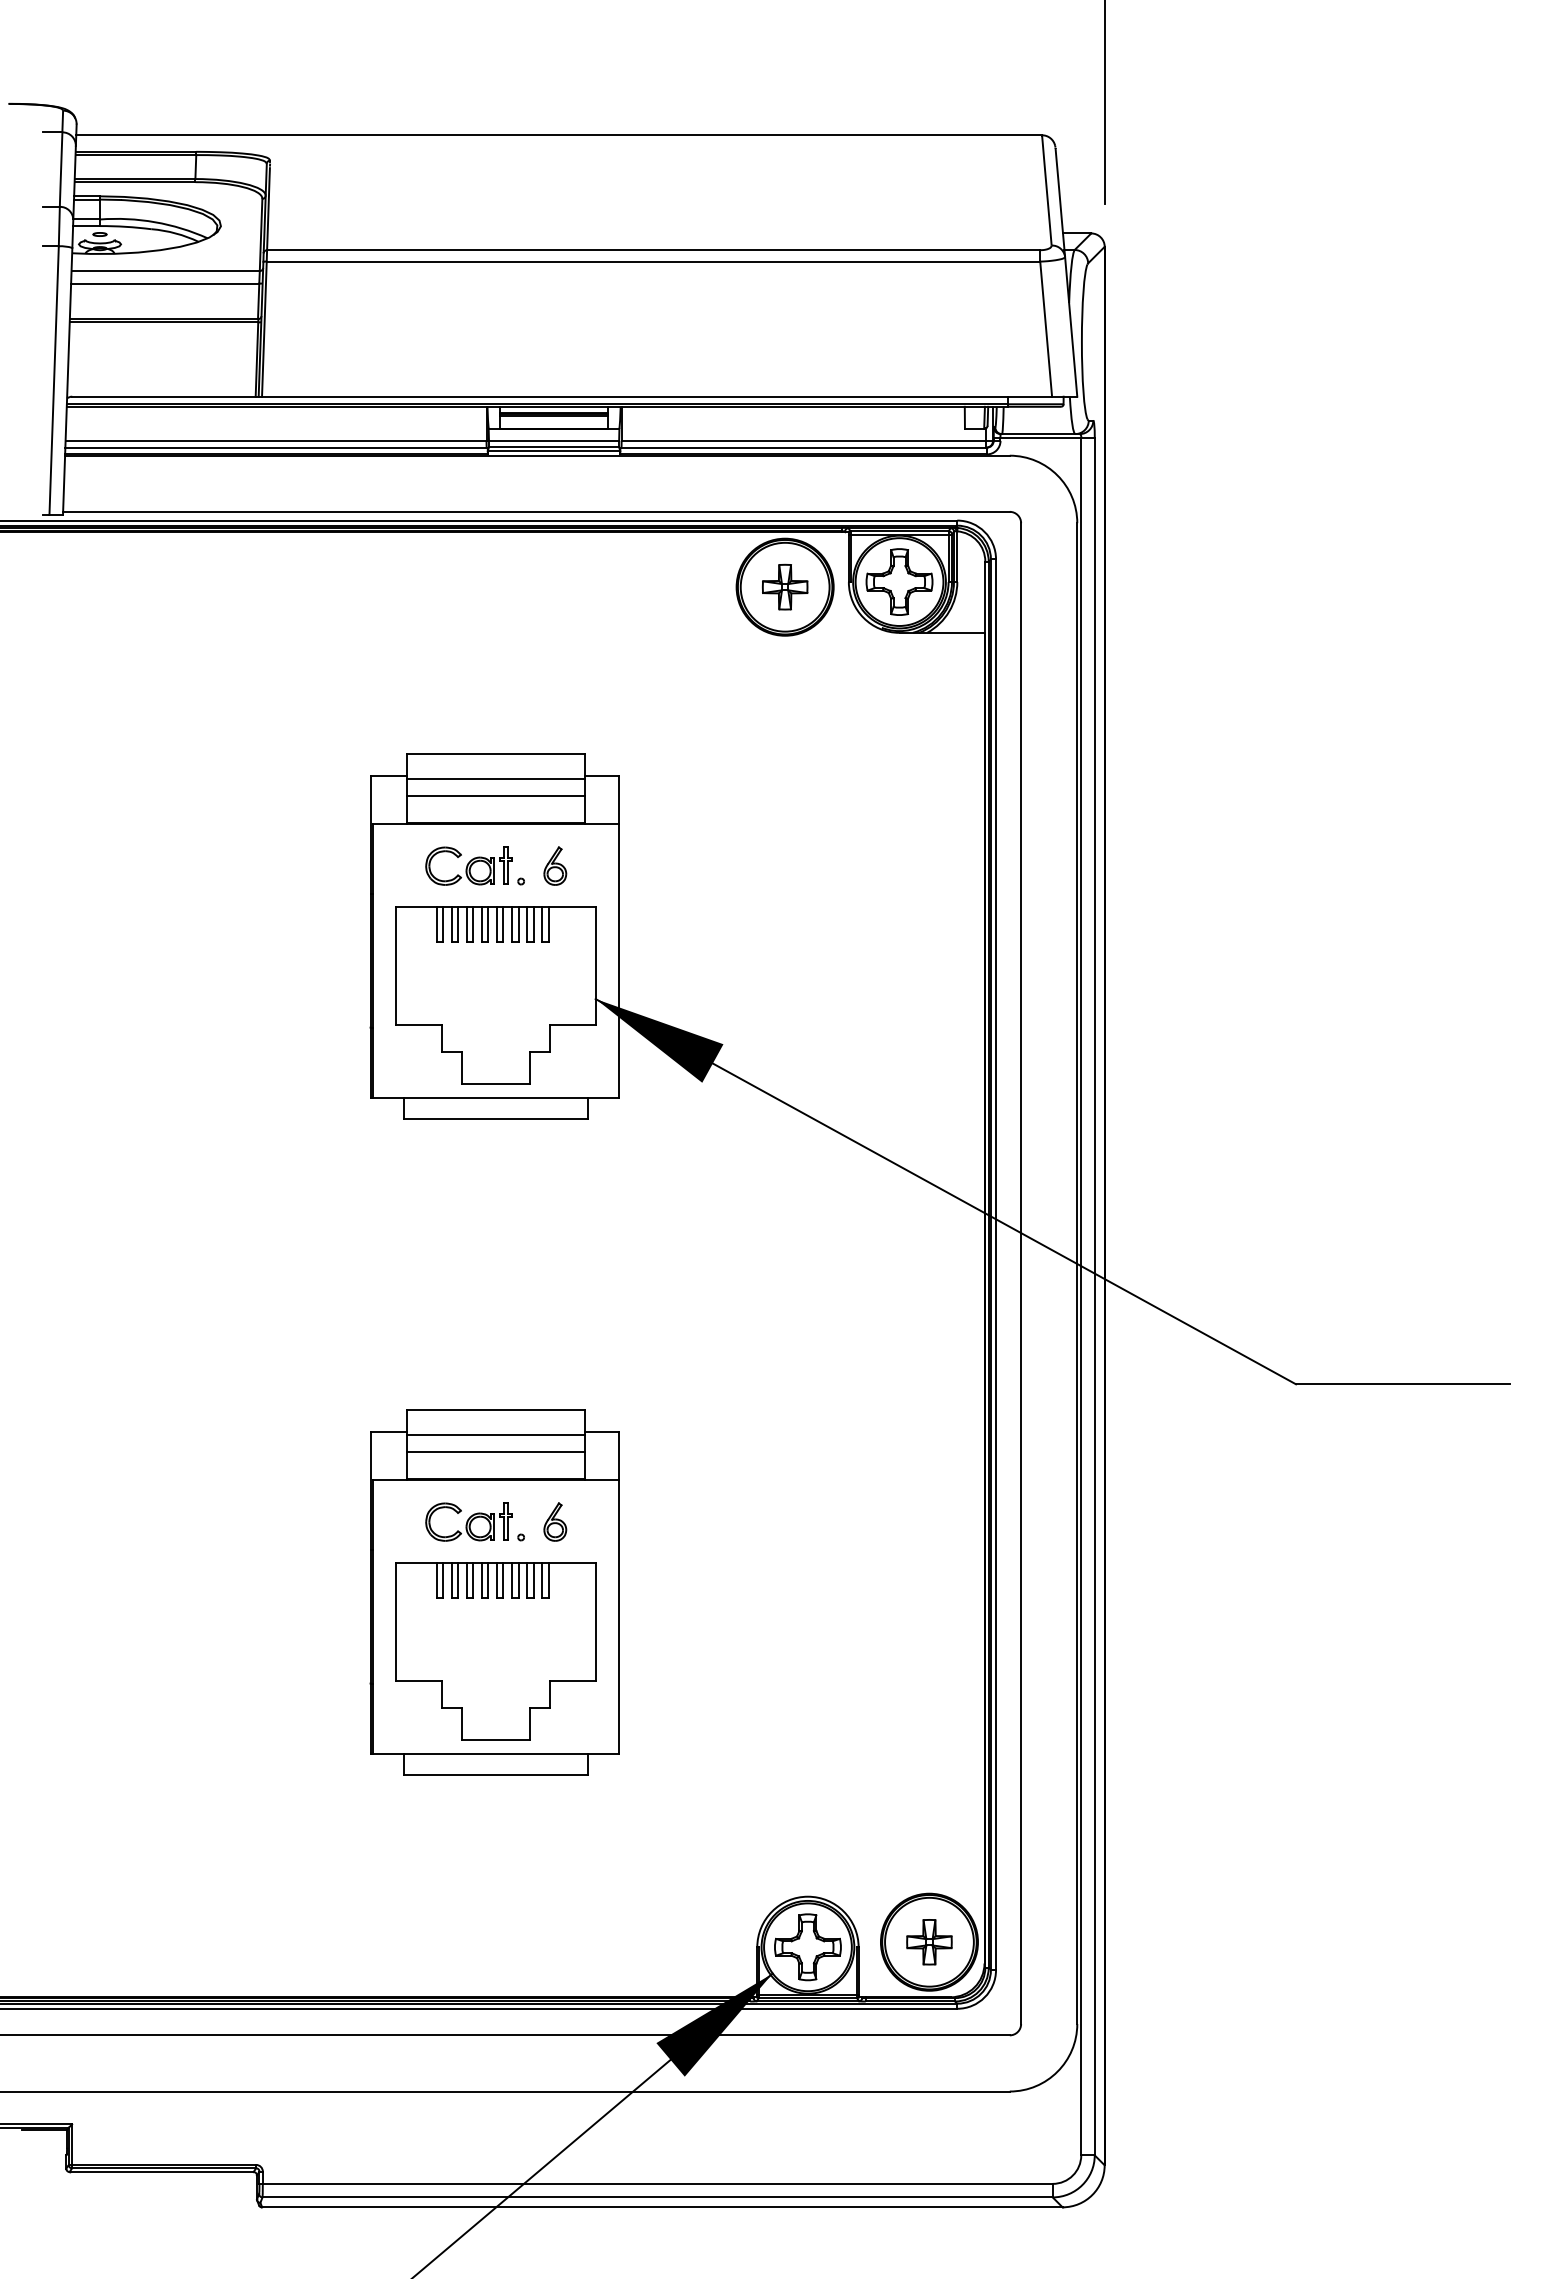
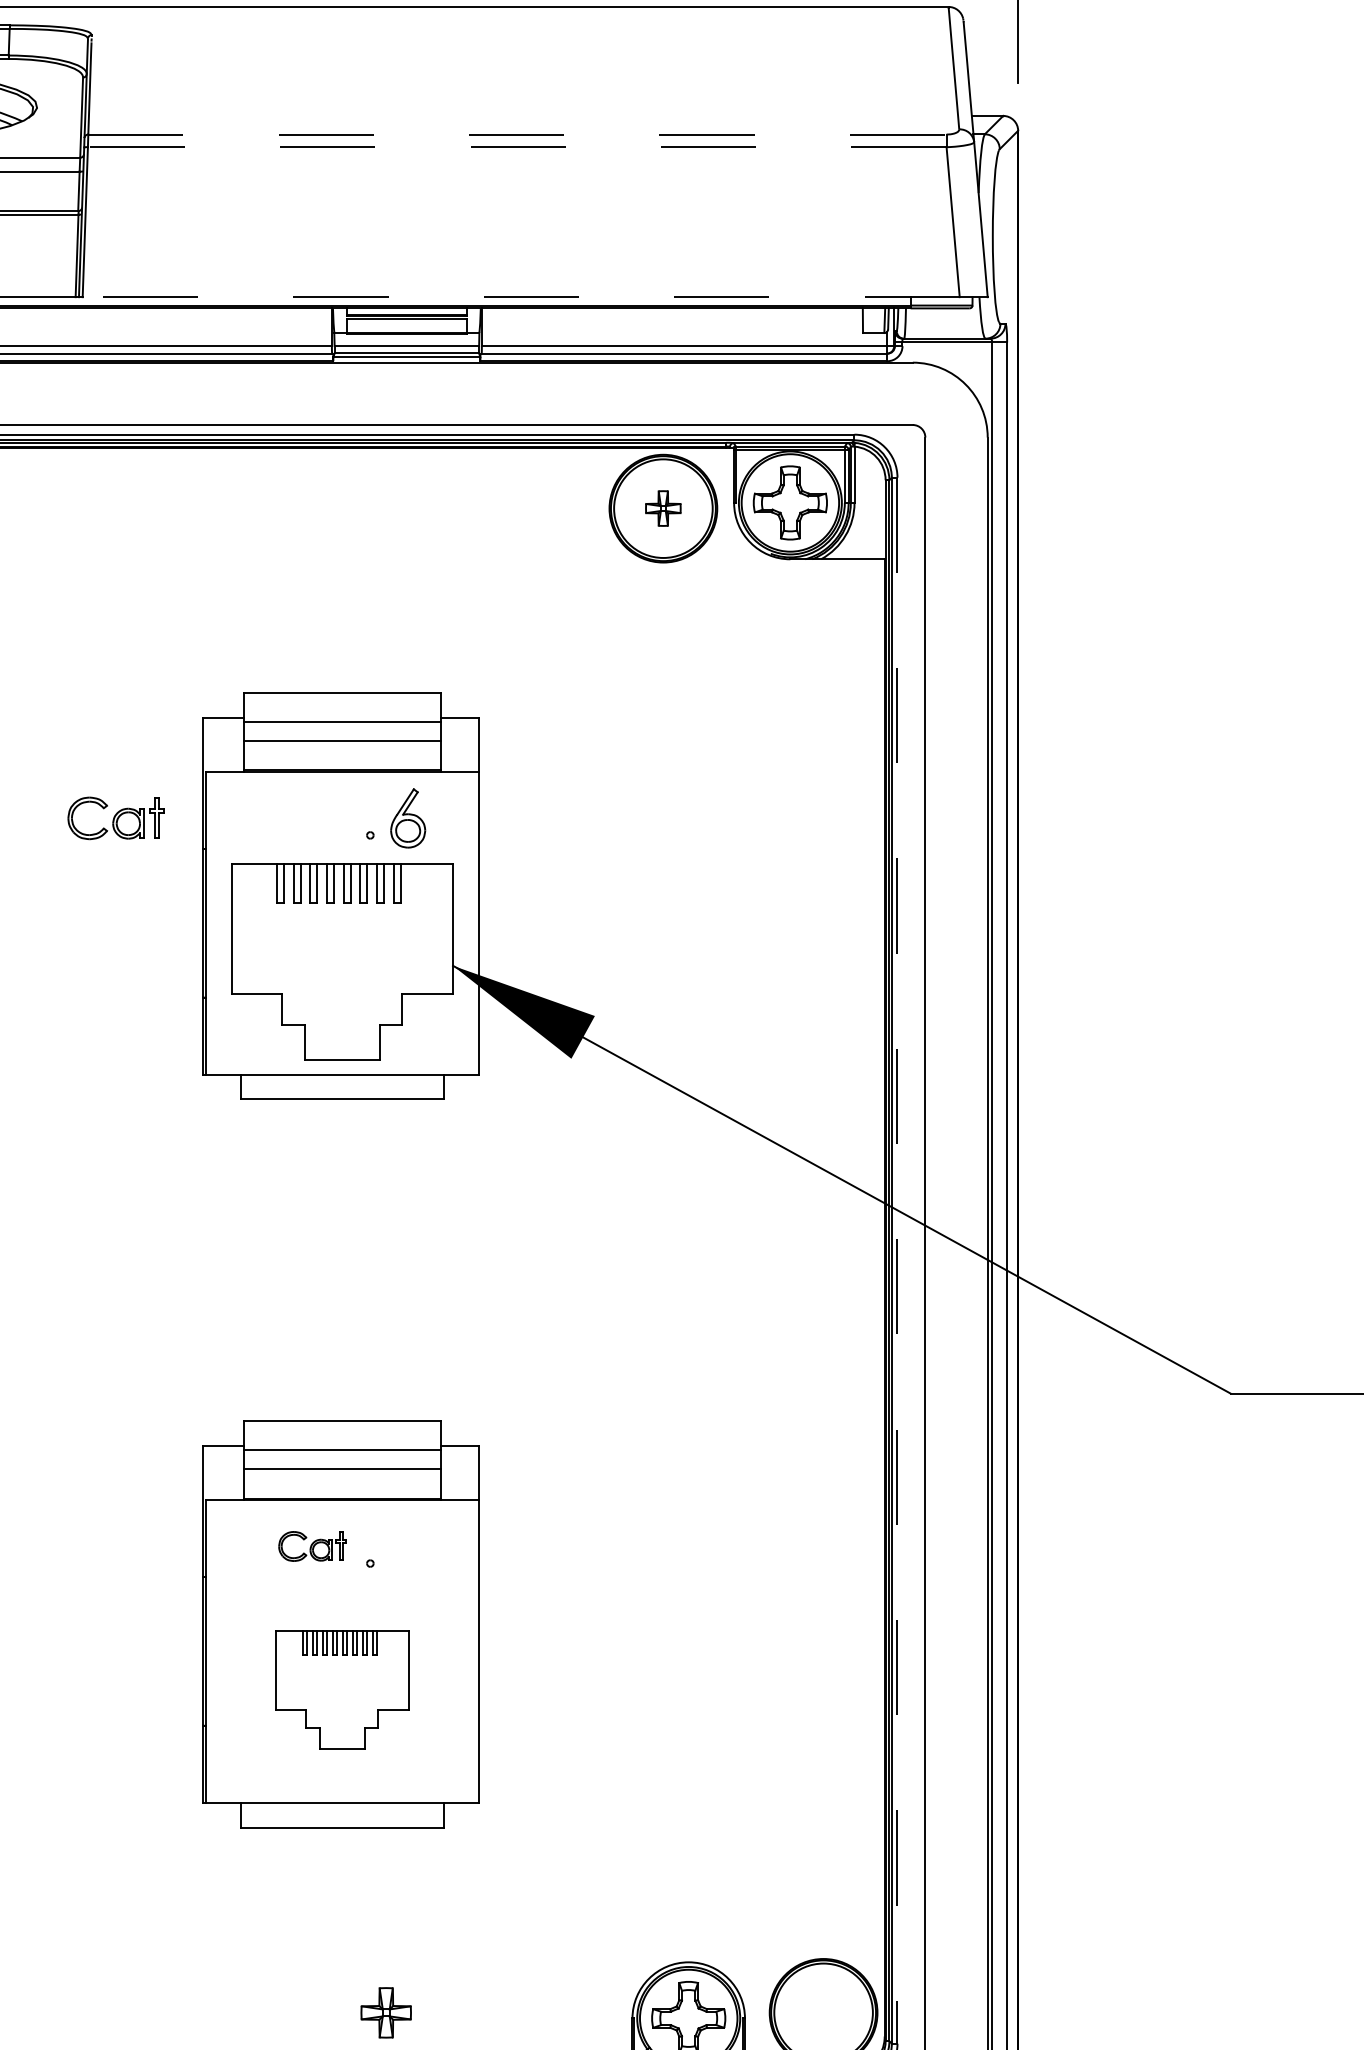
line: (653, 250) -> (517, 134), solid -> dashed
line: (653, 261) -> (517, 147), solid -> dashed
line: (656, 396) -> (520, 296), solid -> dashed
part: (784, 586) -> (662, 507), size x0.7
part: (468, 865) -> (115, 817), moved
part: (555, 865) -> (408, 817), size x1.4
line: (996, 1265) -> (898, 1261), solid -> dashed
part: (468, 1521) -> (311, 1545), size x0.7
part: (555, 1521) -> (408, 1545), removed
part: (495, 1651) -> (341, 1690), size x0.6
part: (929, 1942) -> (386, 2013), moved

